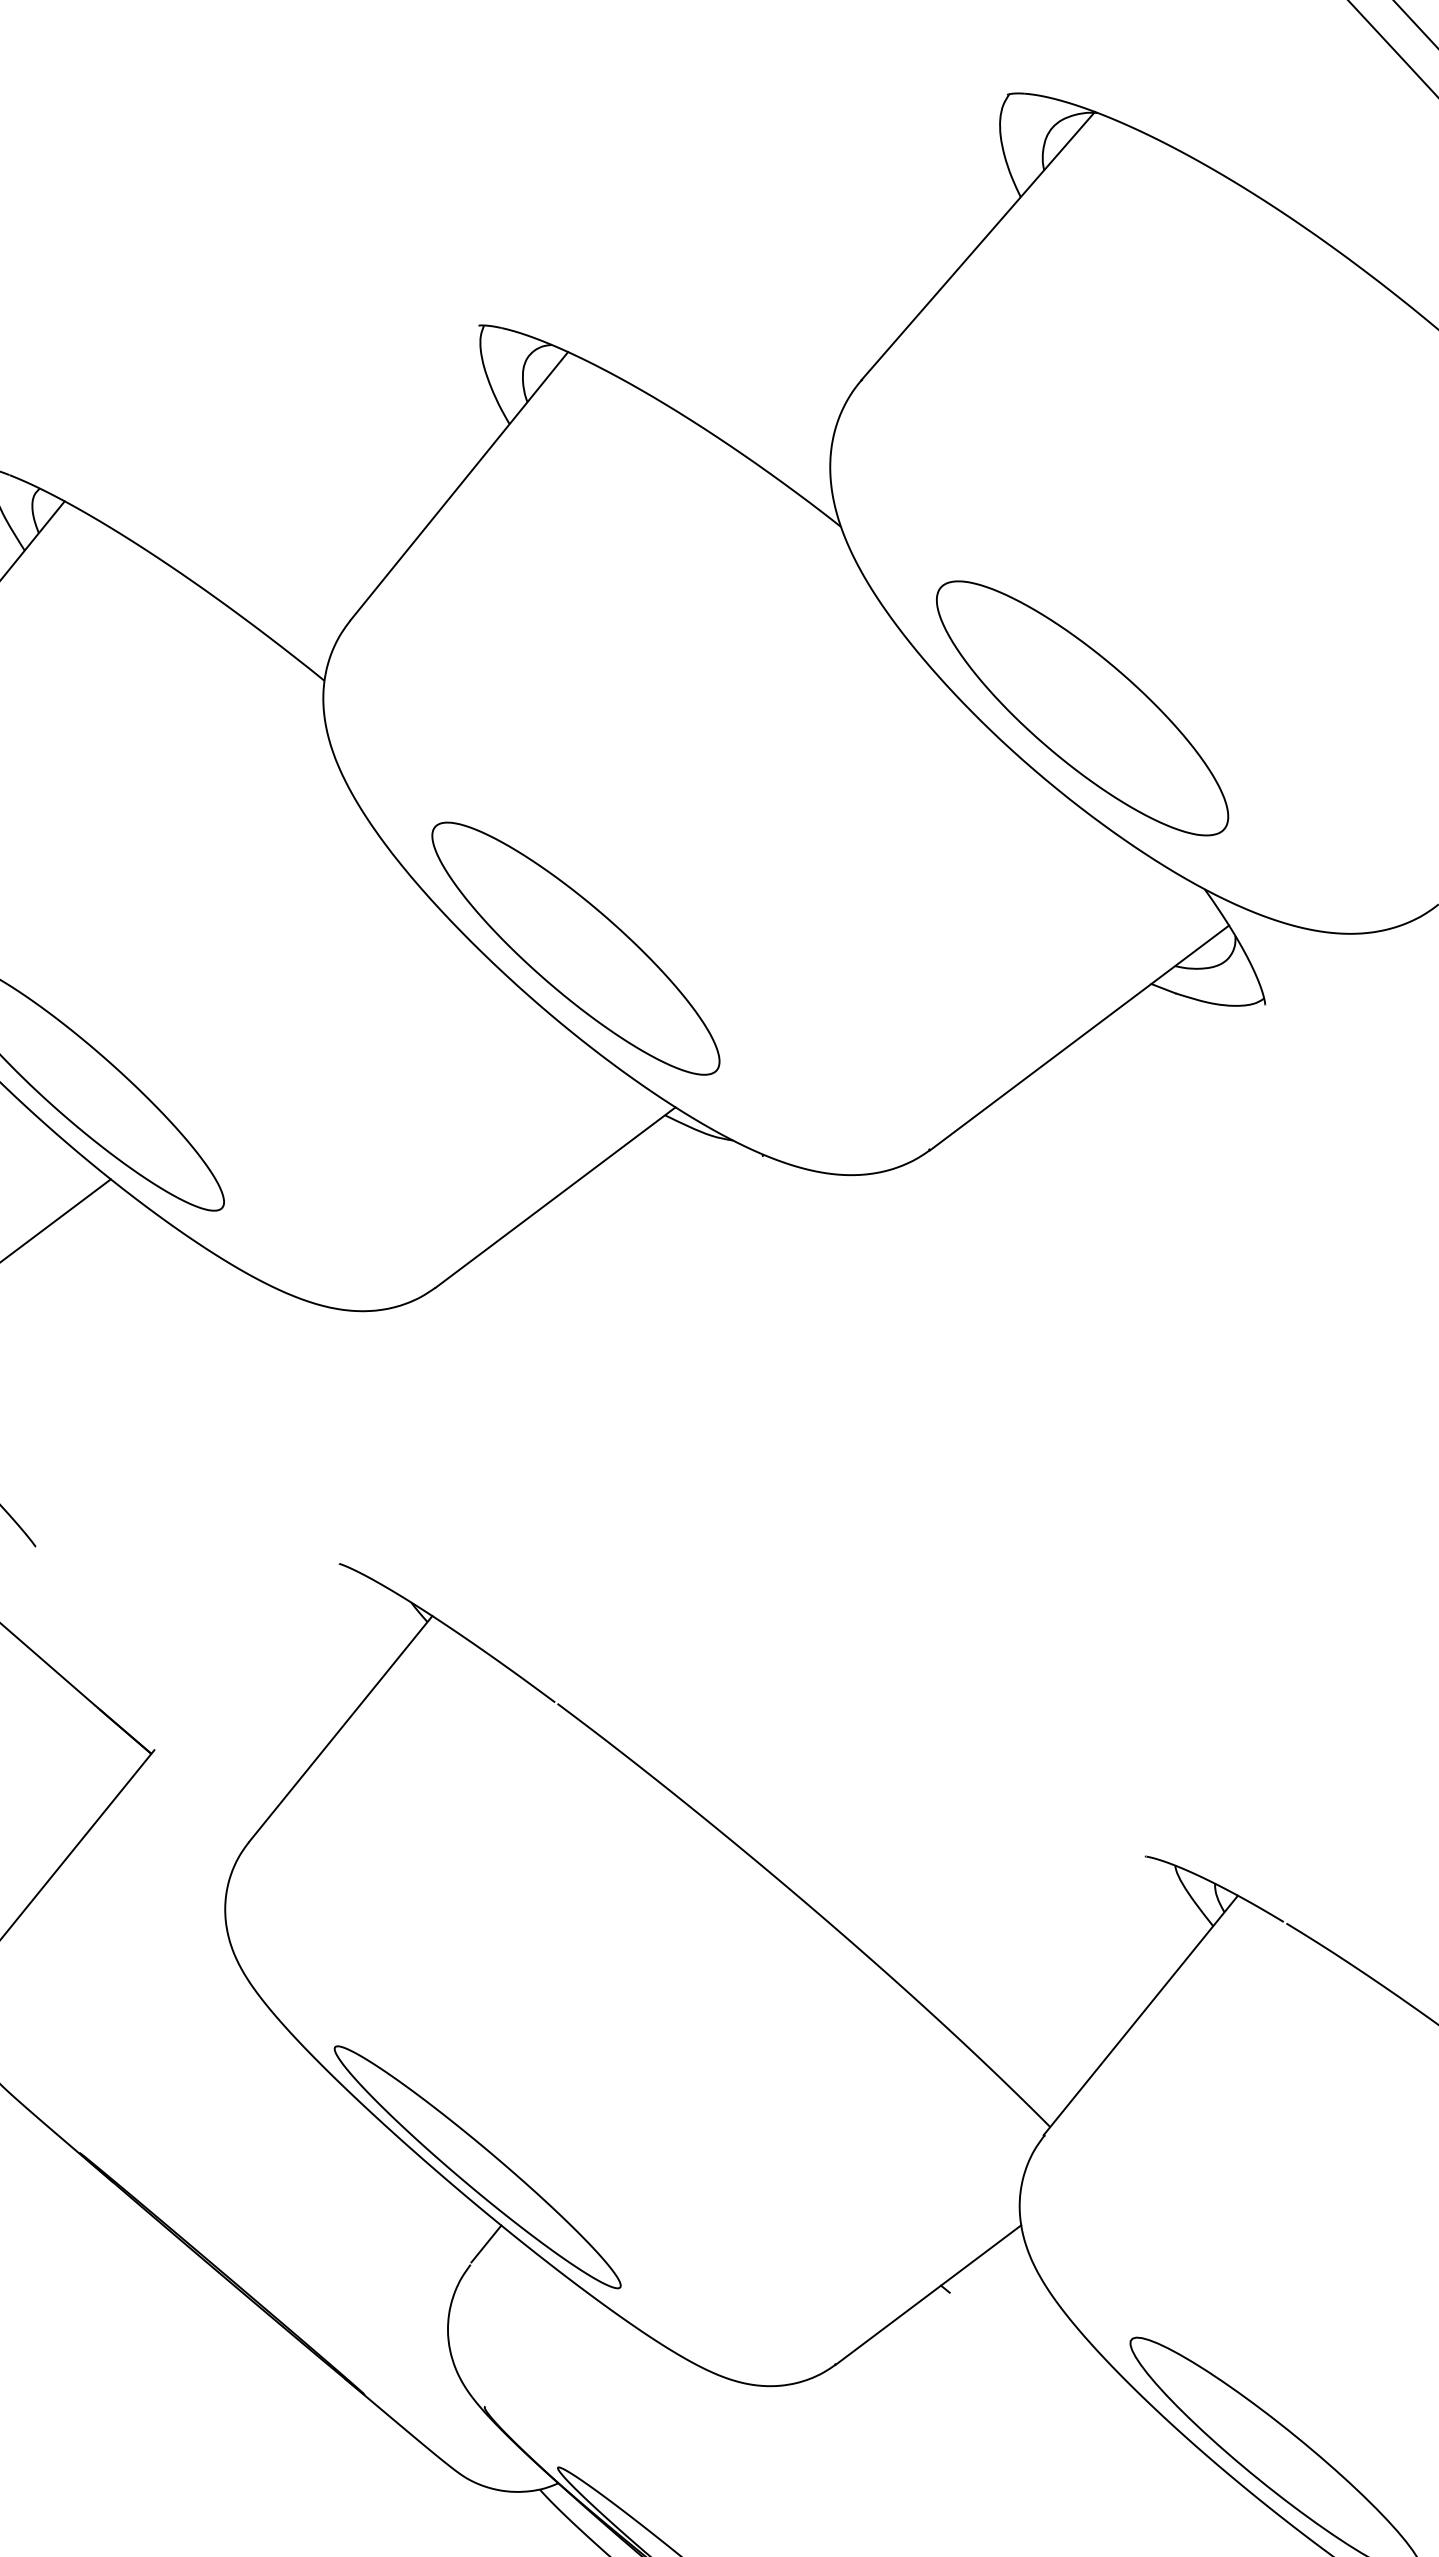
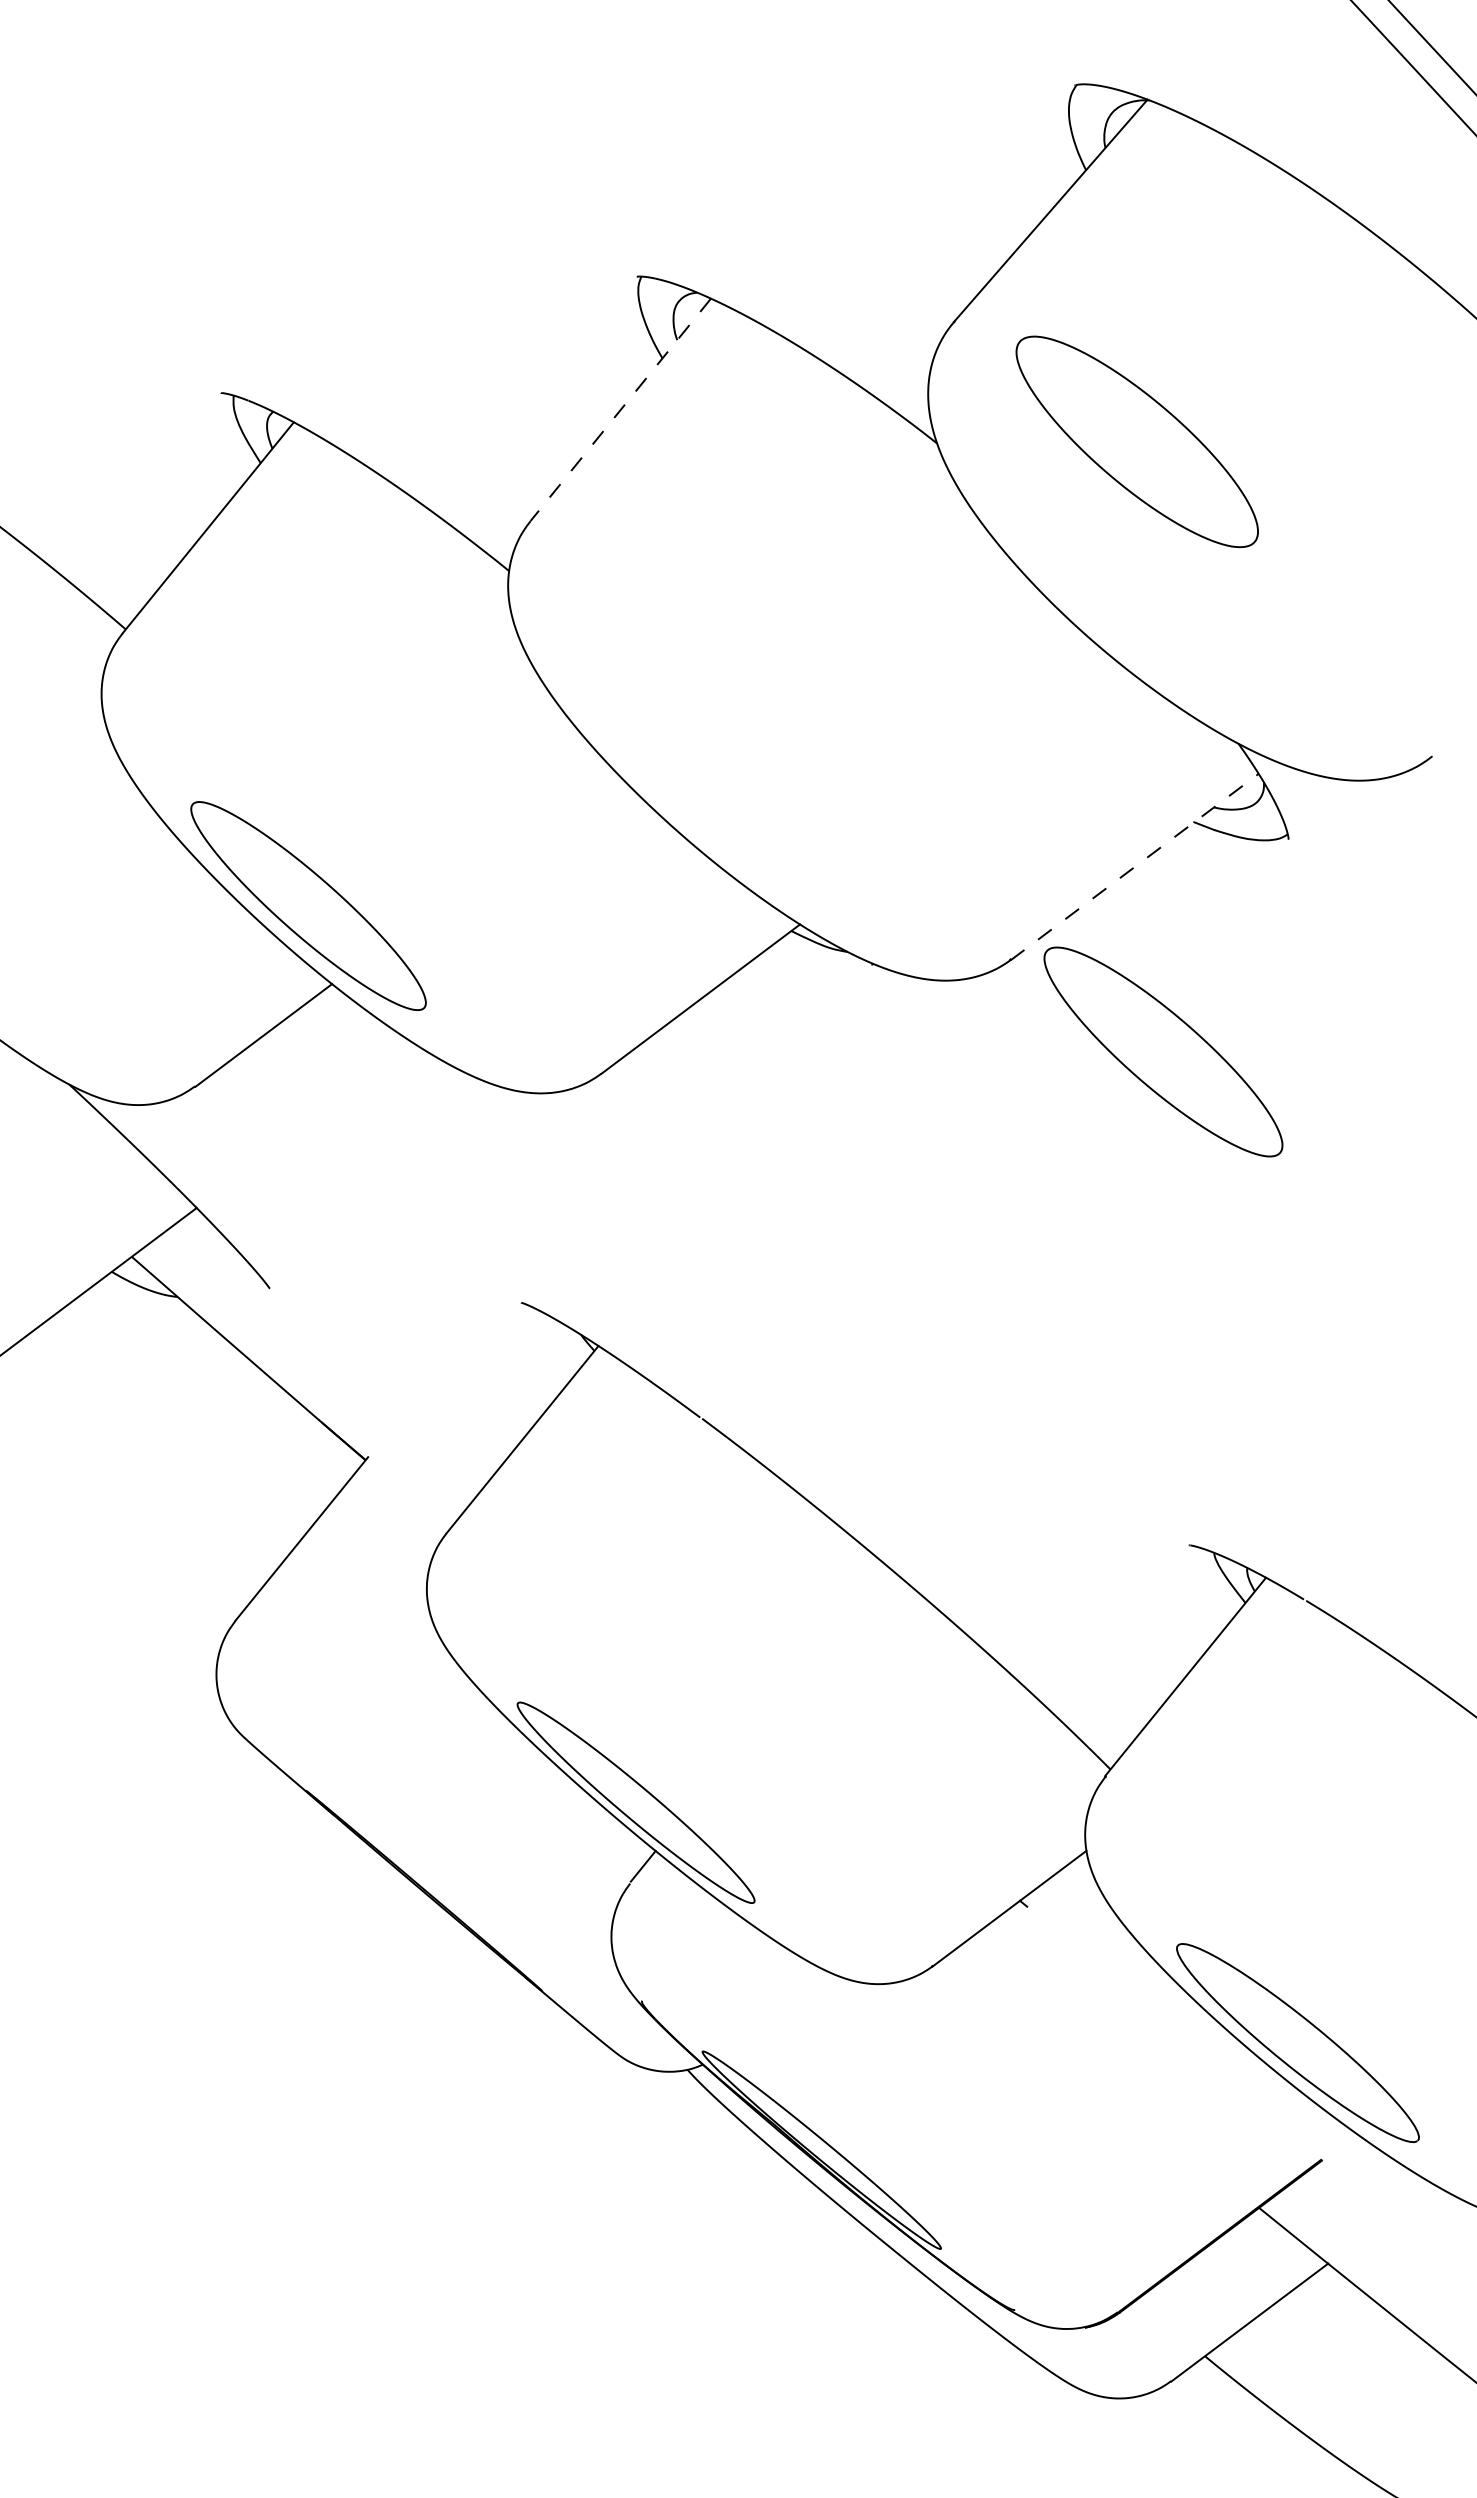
line: (458, 487) -> (620, 410), solid -> dashed
part: (1081, 707) -> (1136, 441), moved
part: (575, 948) -> (1163, 1051), moved
line: (1080, 1037) -> (1135, 866), solid -> dashed

